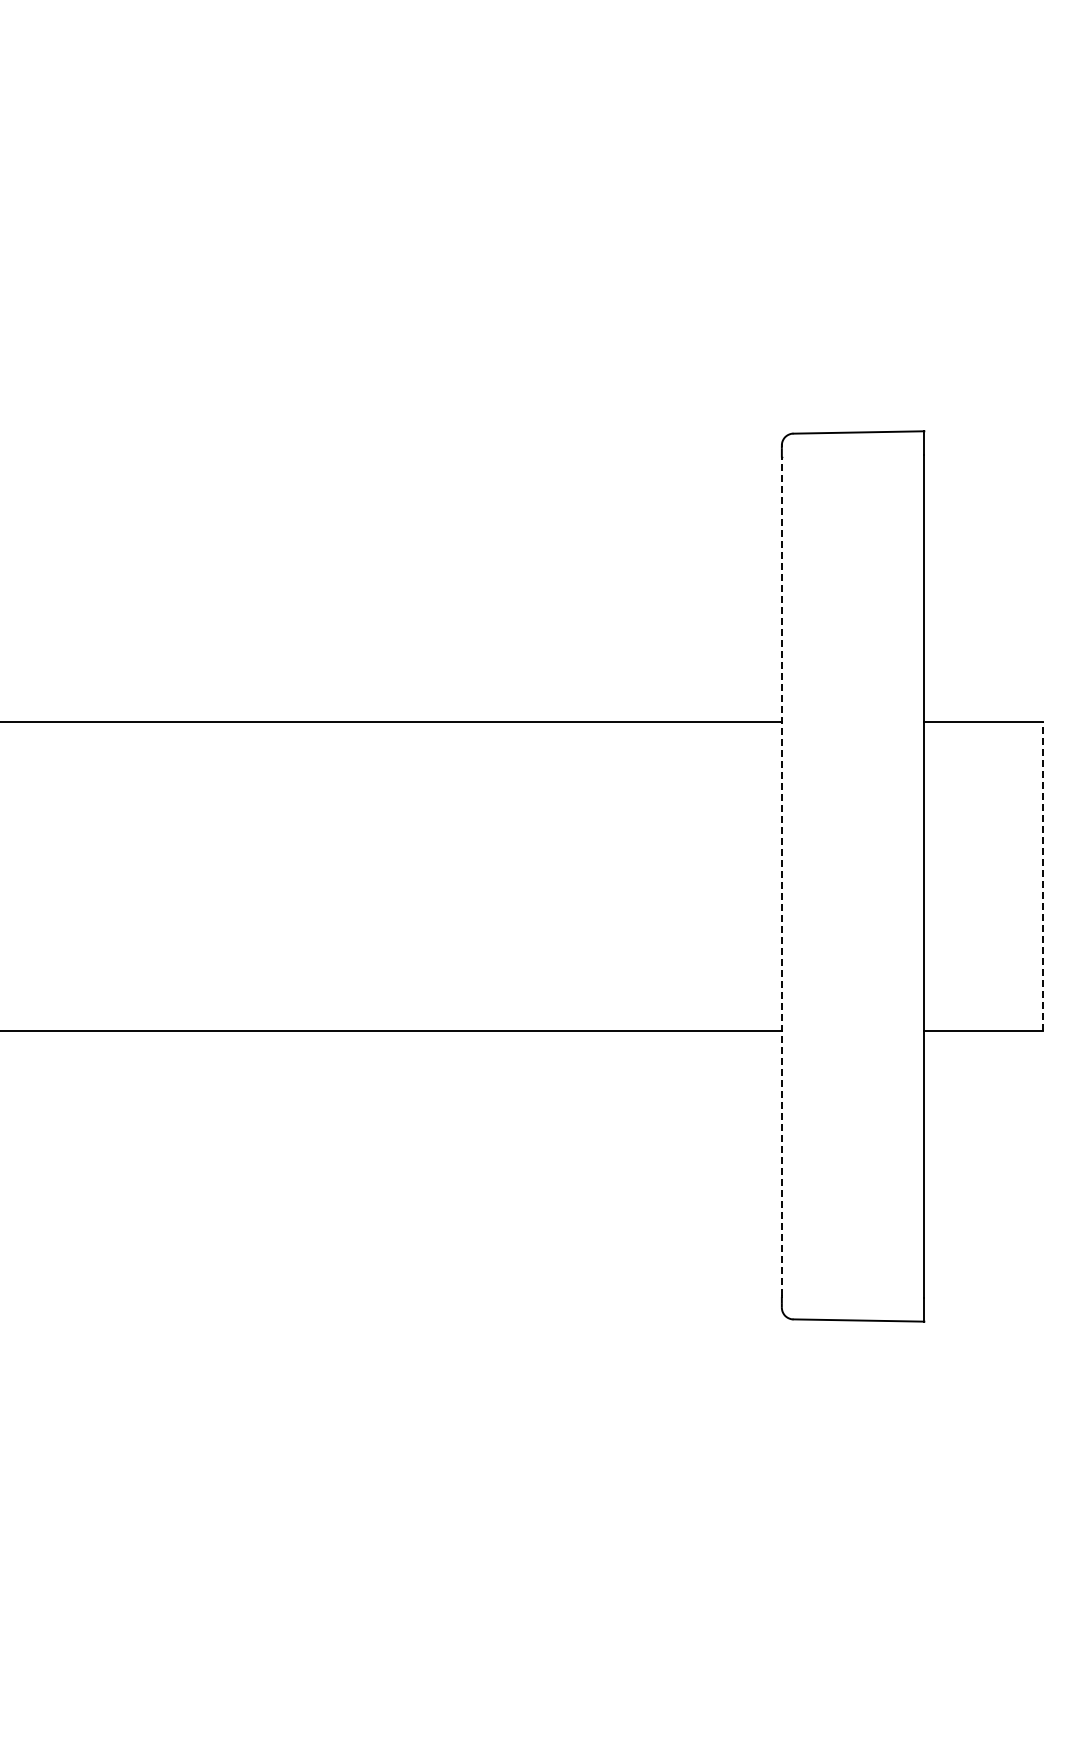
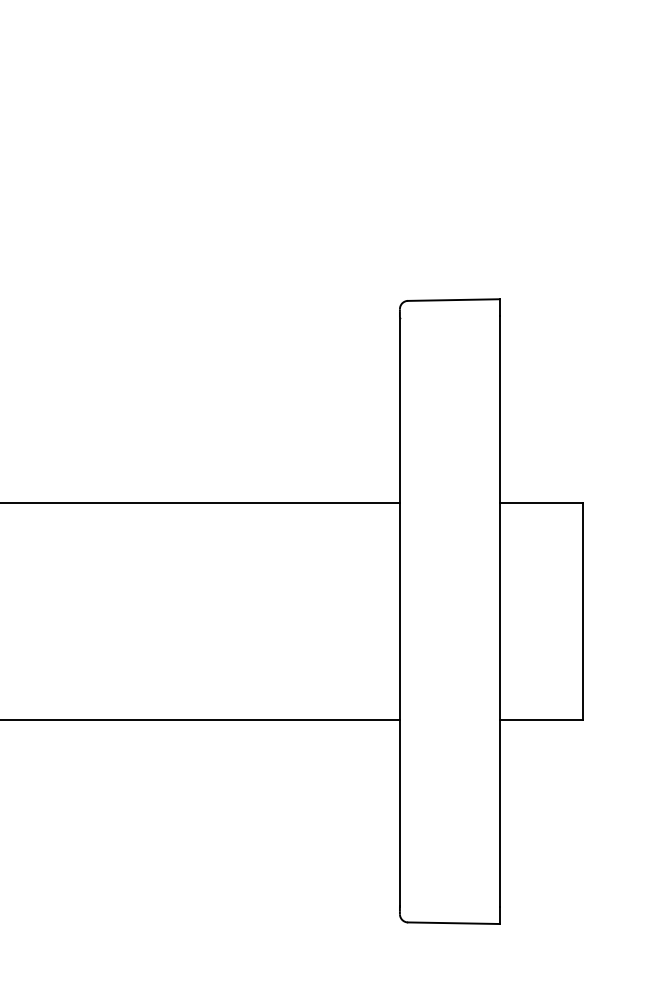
line: (1043, 875) -> (583, 610), dashed -> solid
line: (781, 876) -> (399, 611), dashed -> solid

